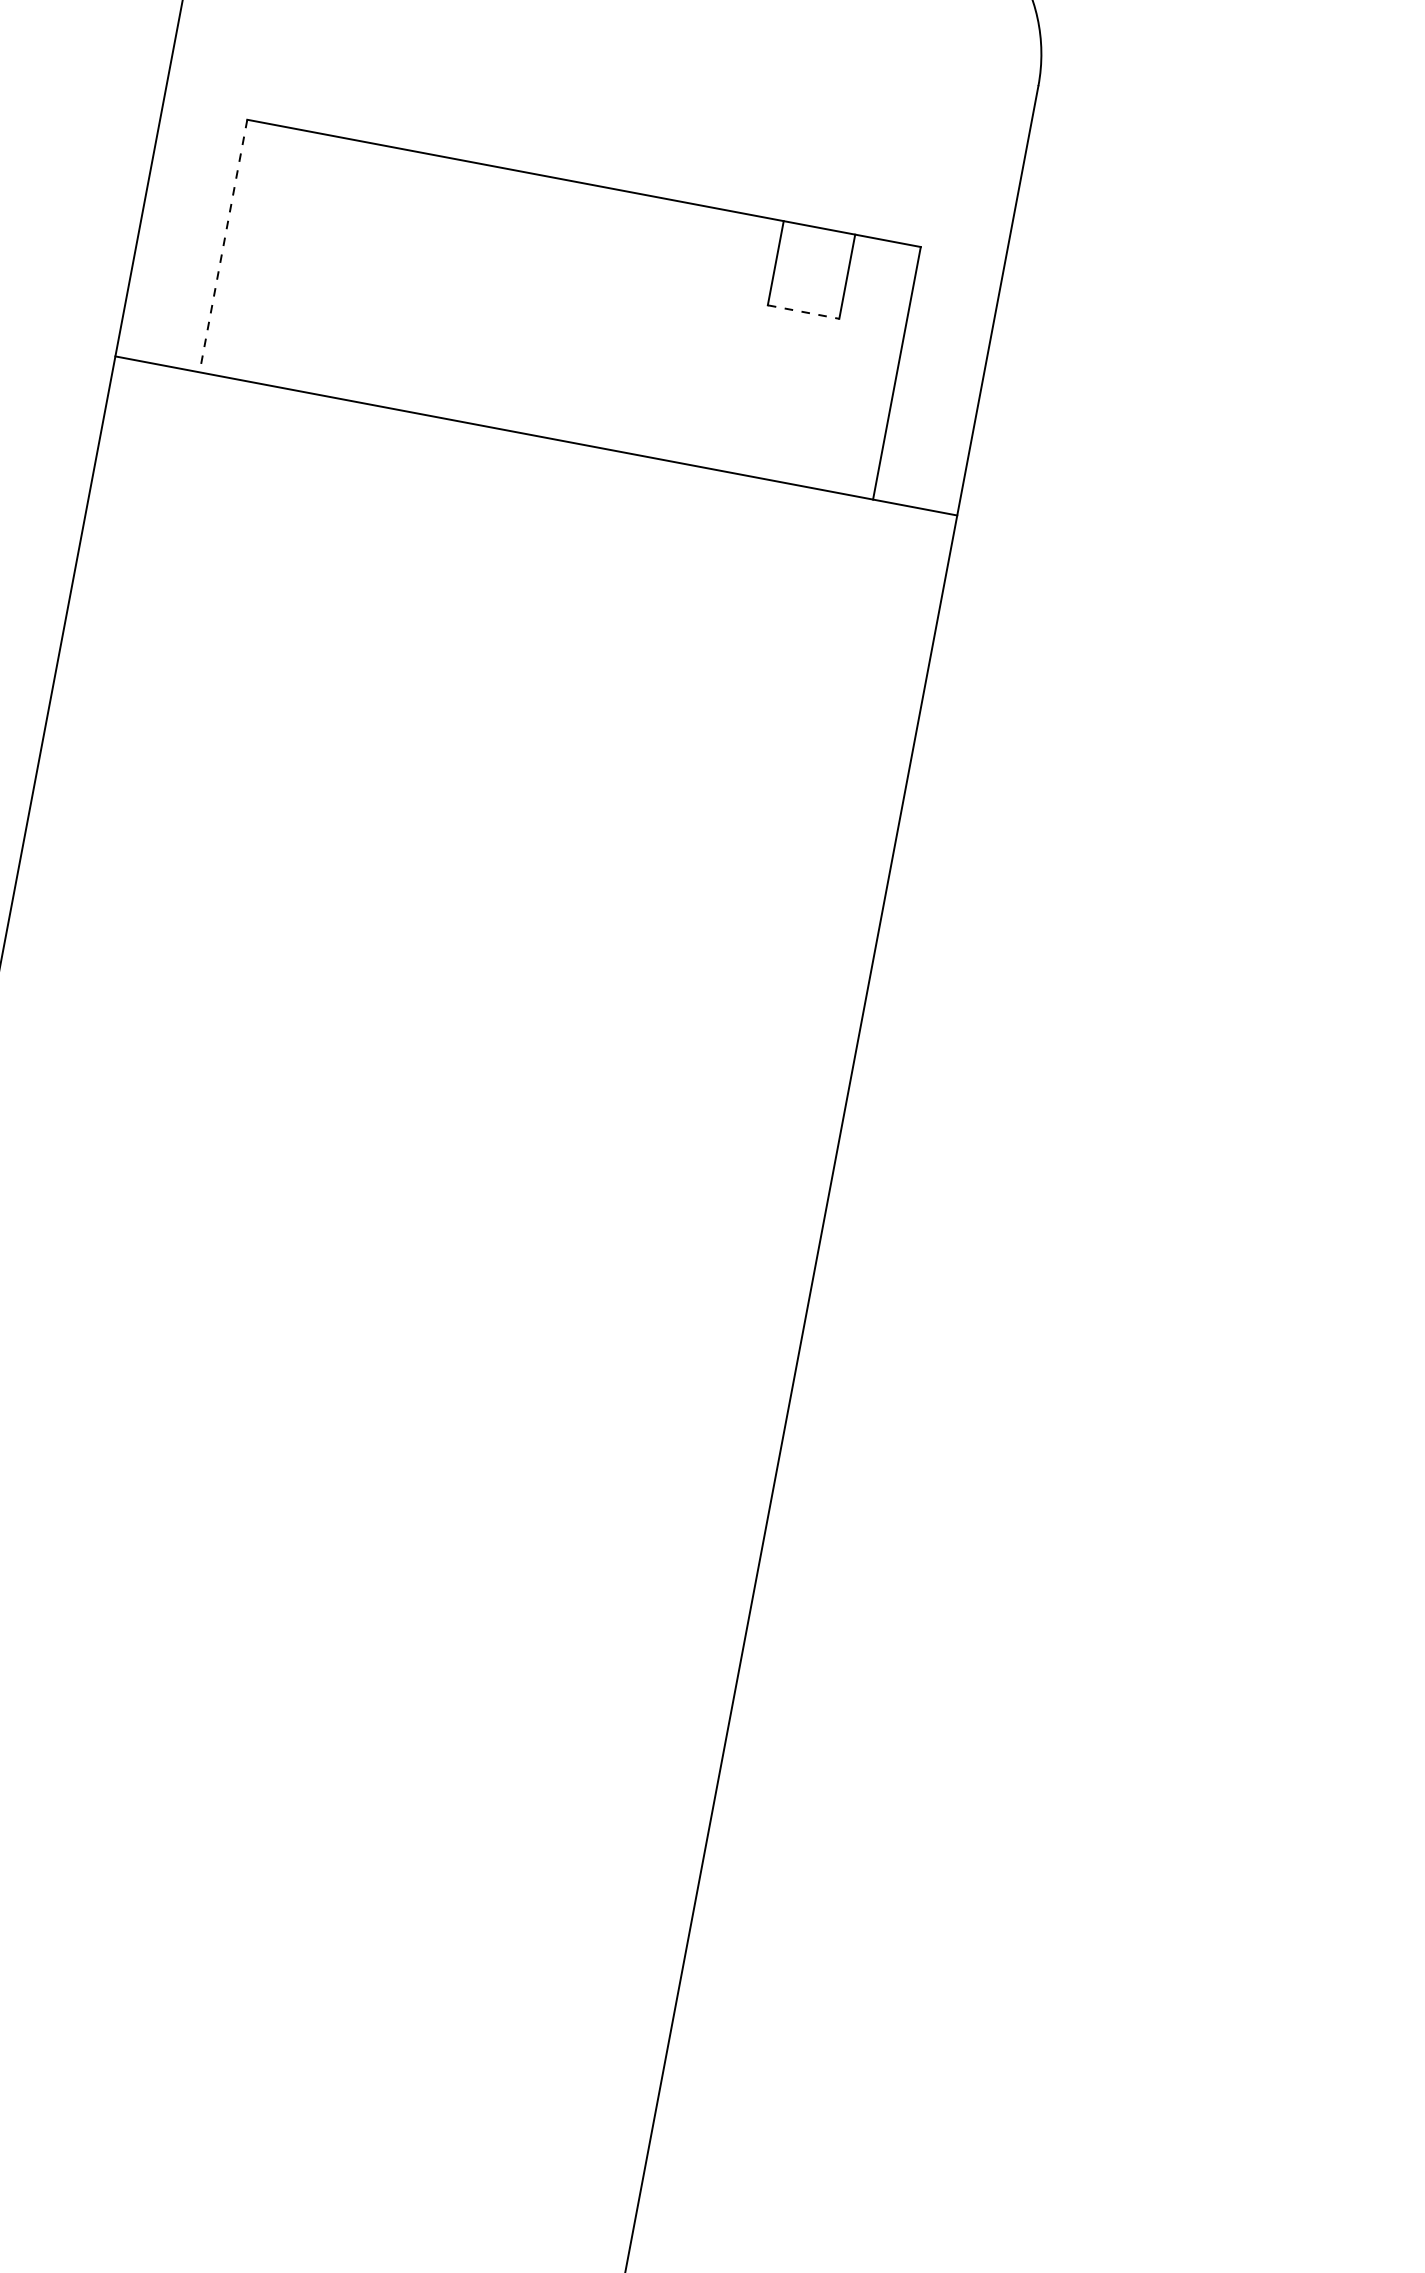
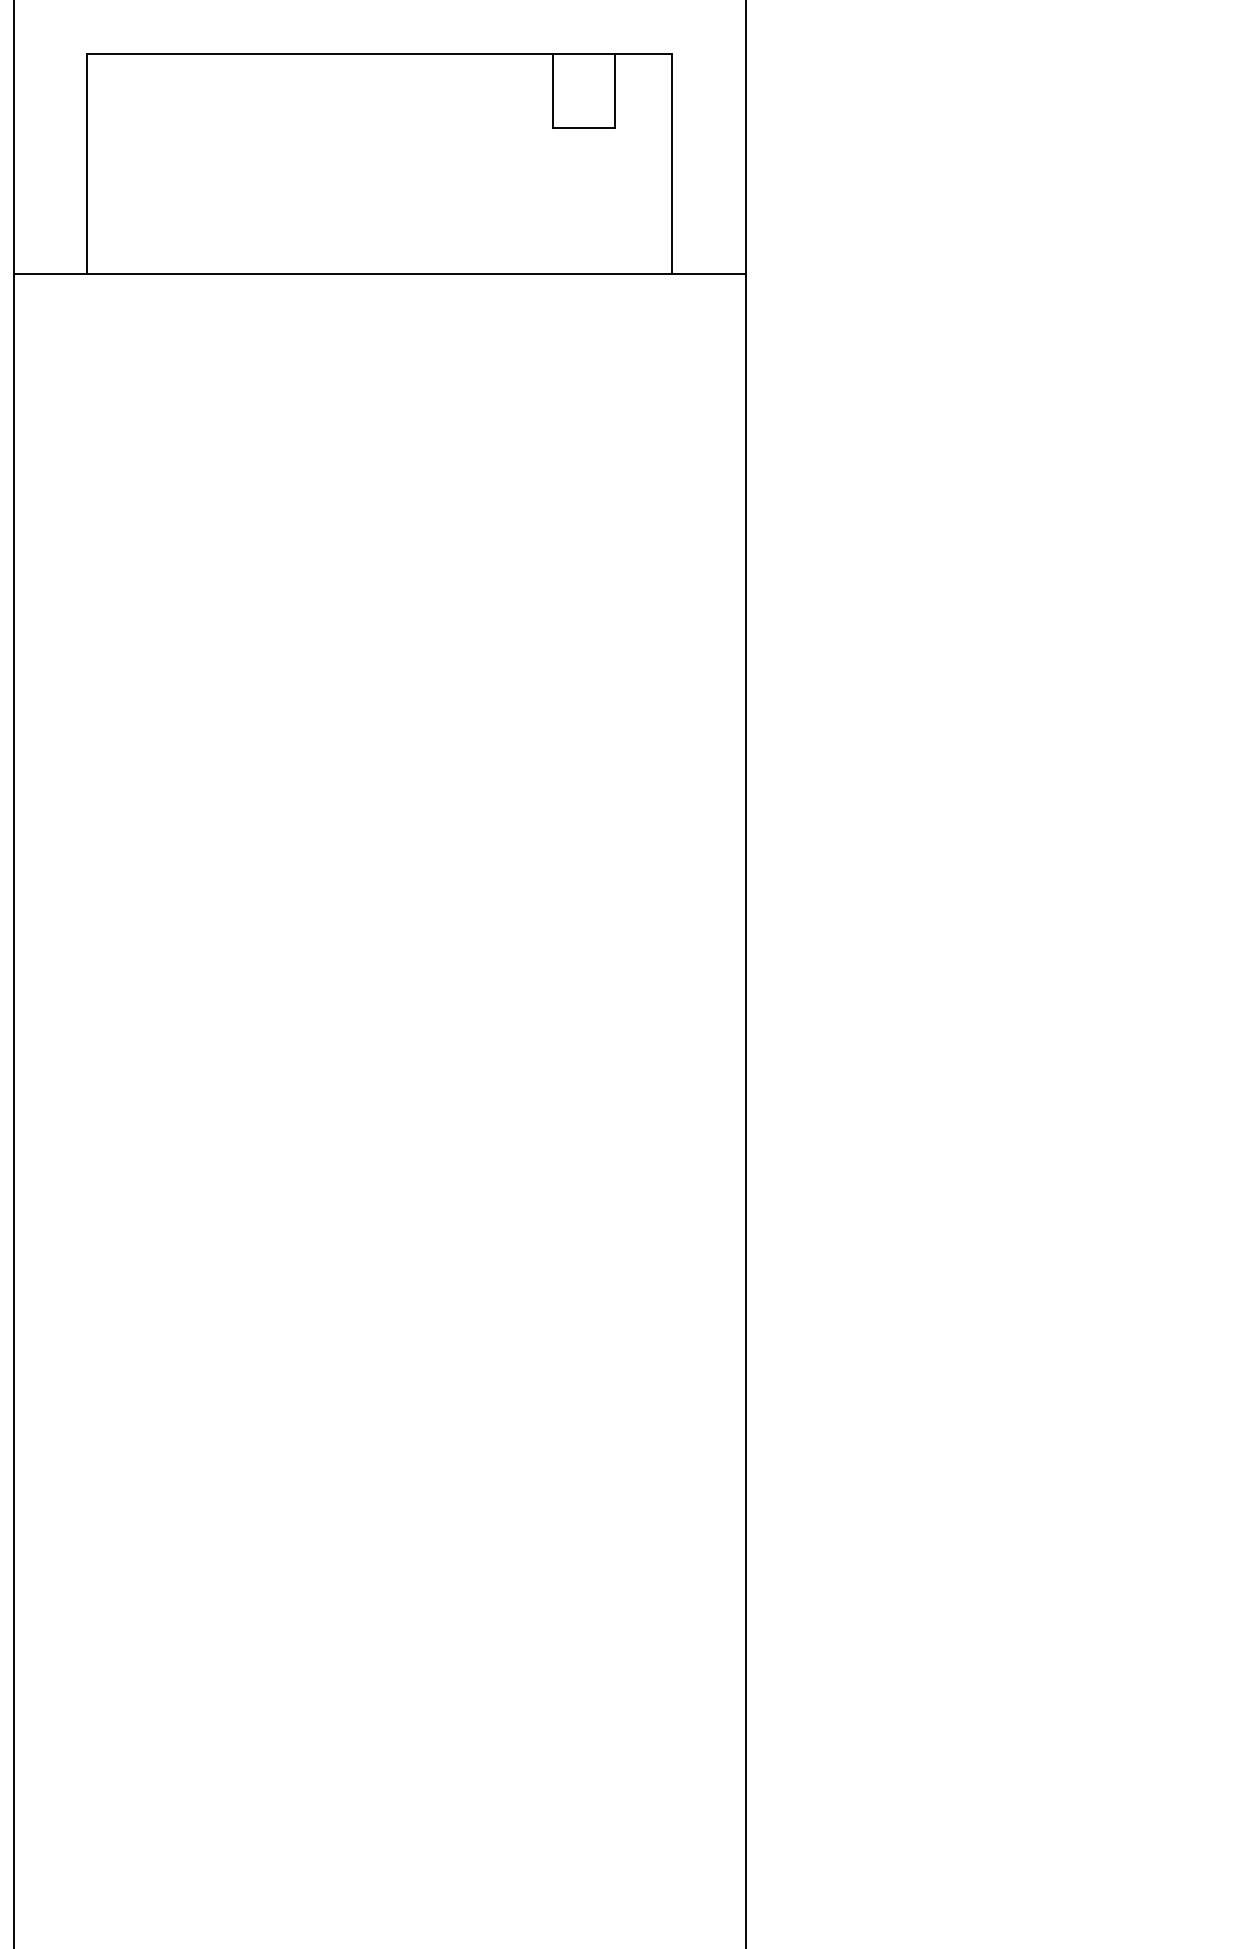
line: (223, 246) -> (87, 164), dashed -> solid
line: (803, 312) -> (584, 127), dashed -> solid

